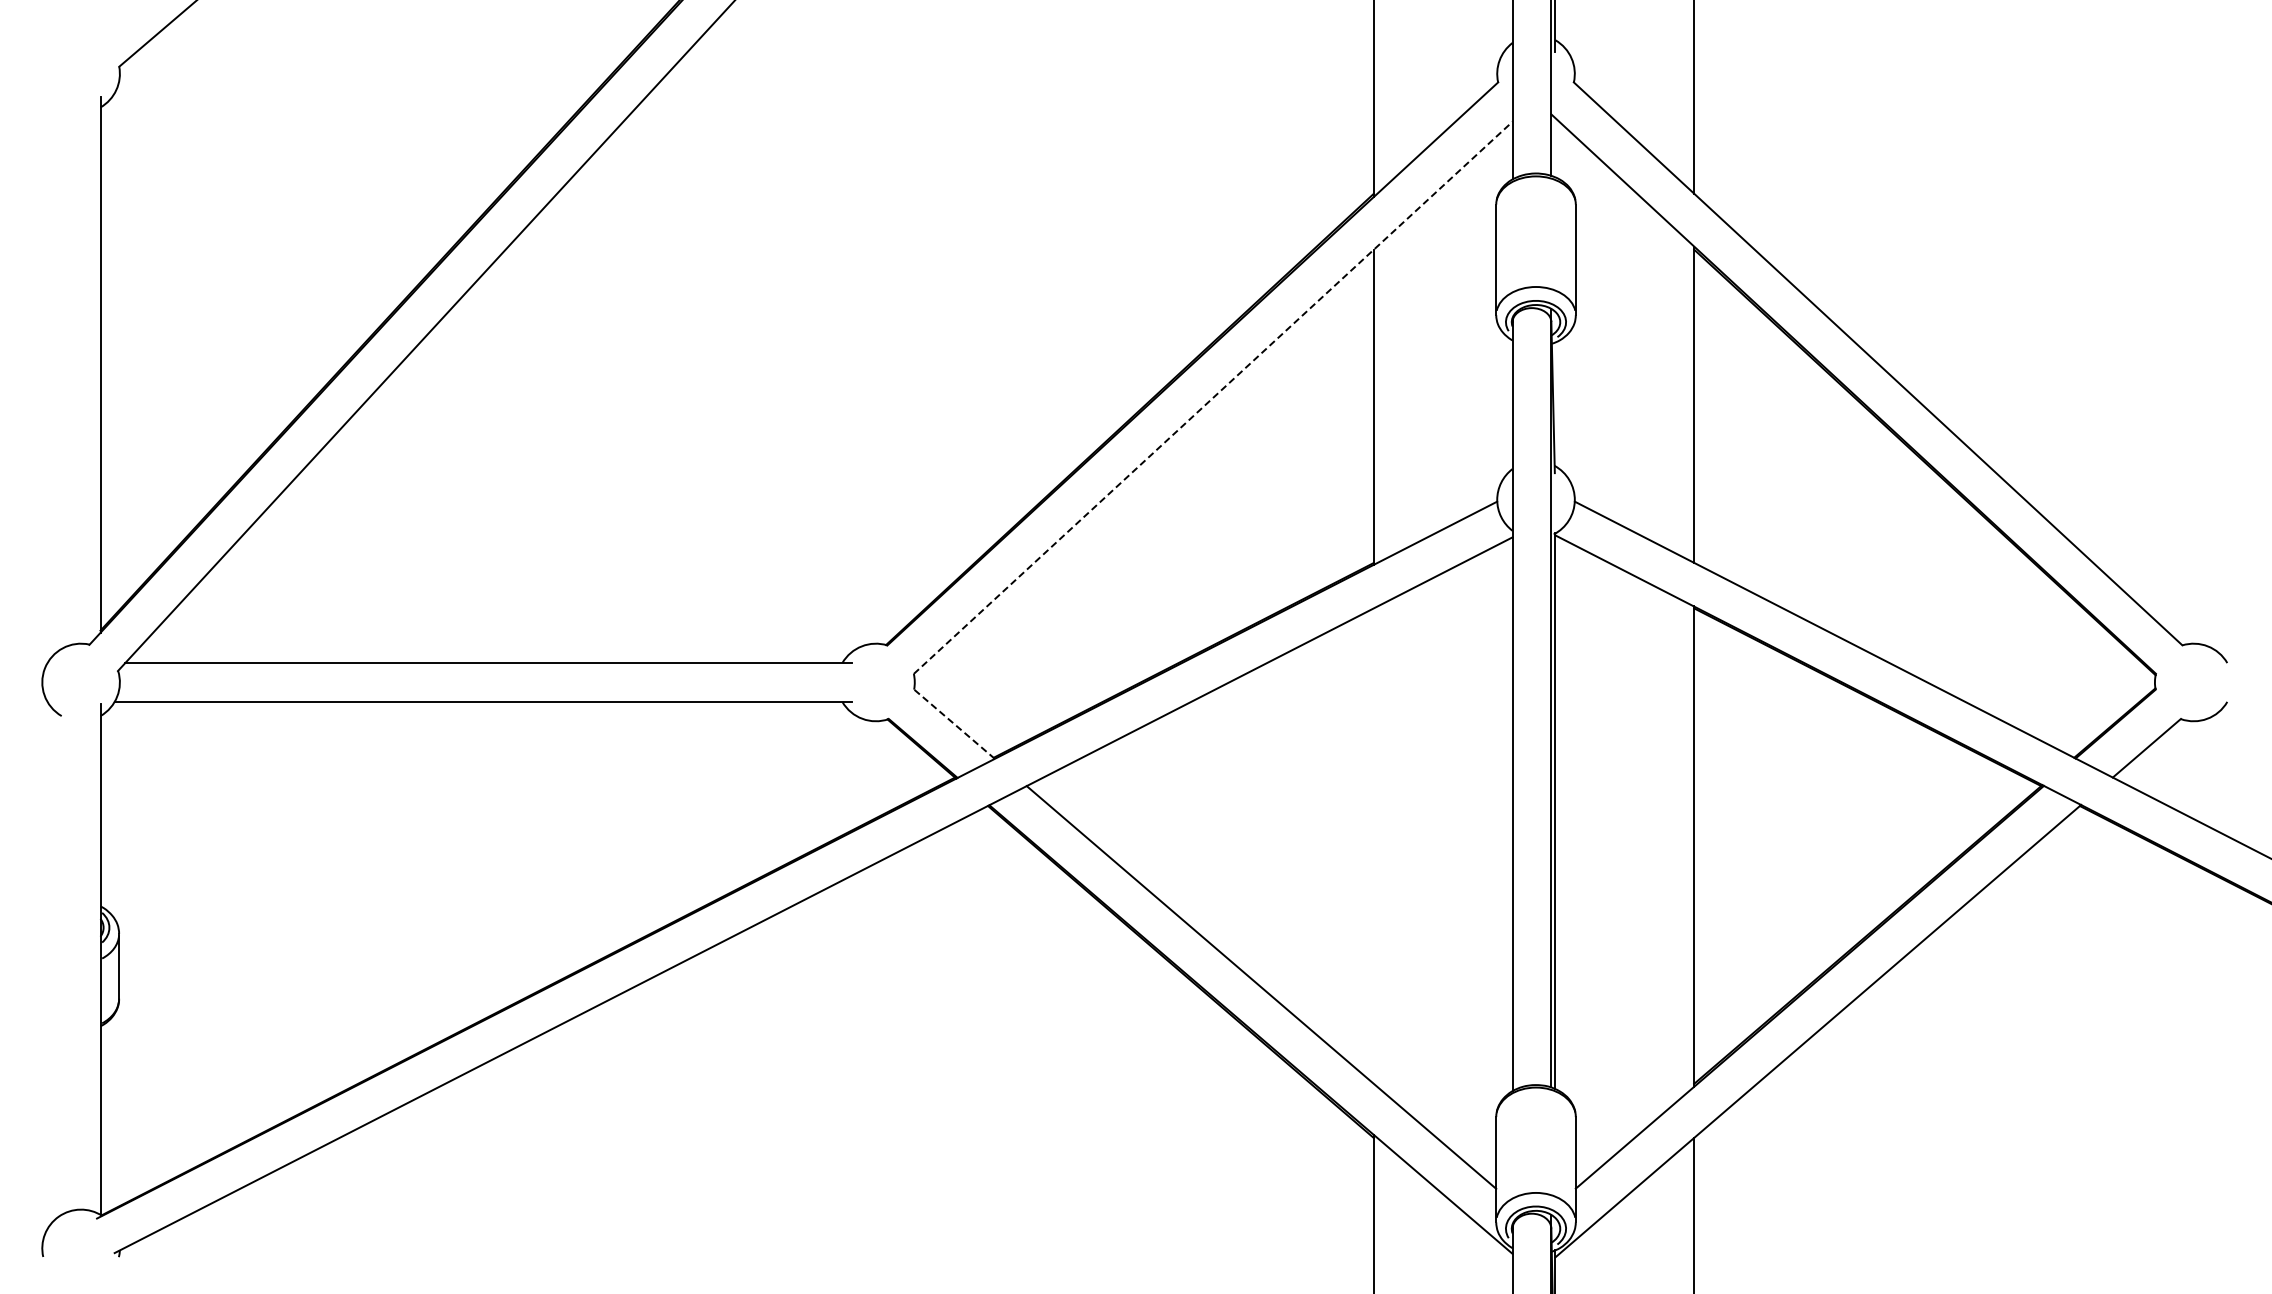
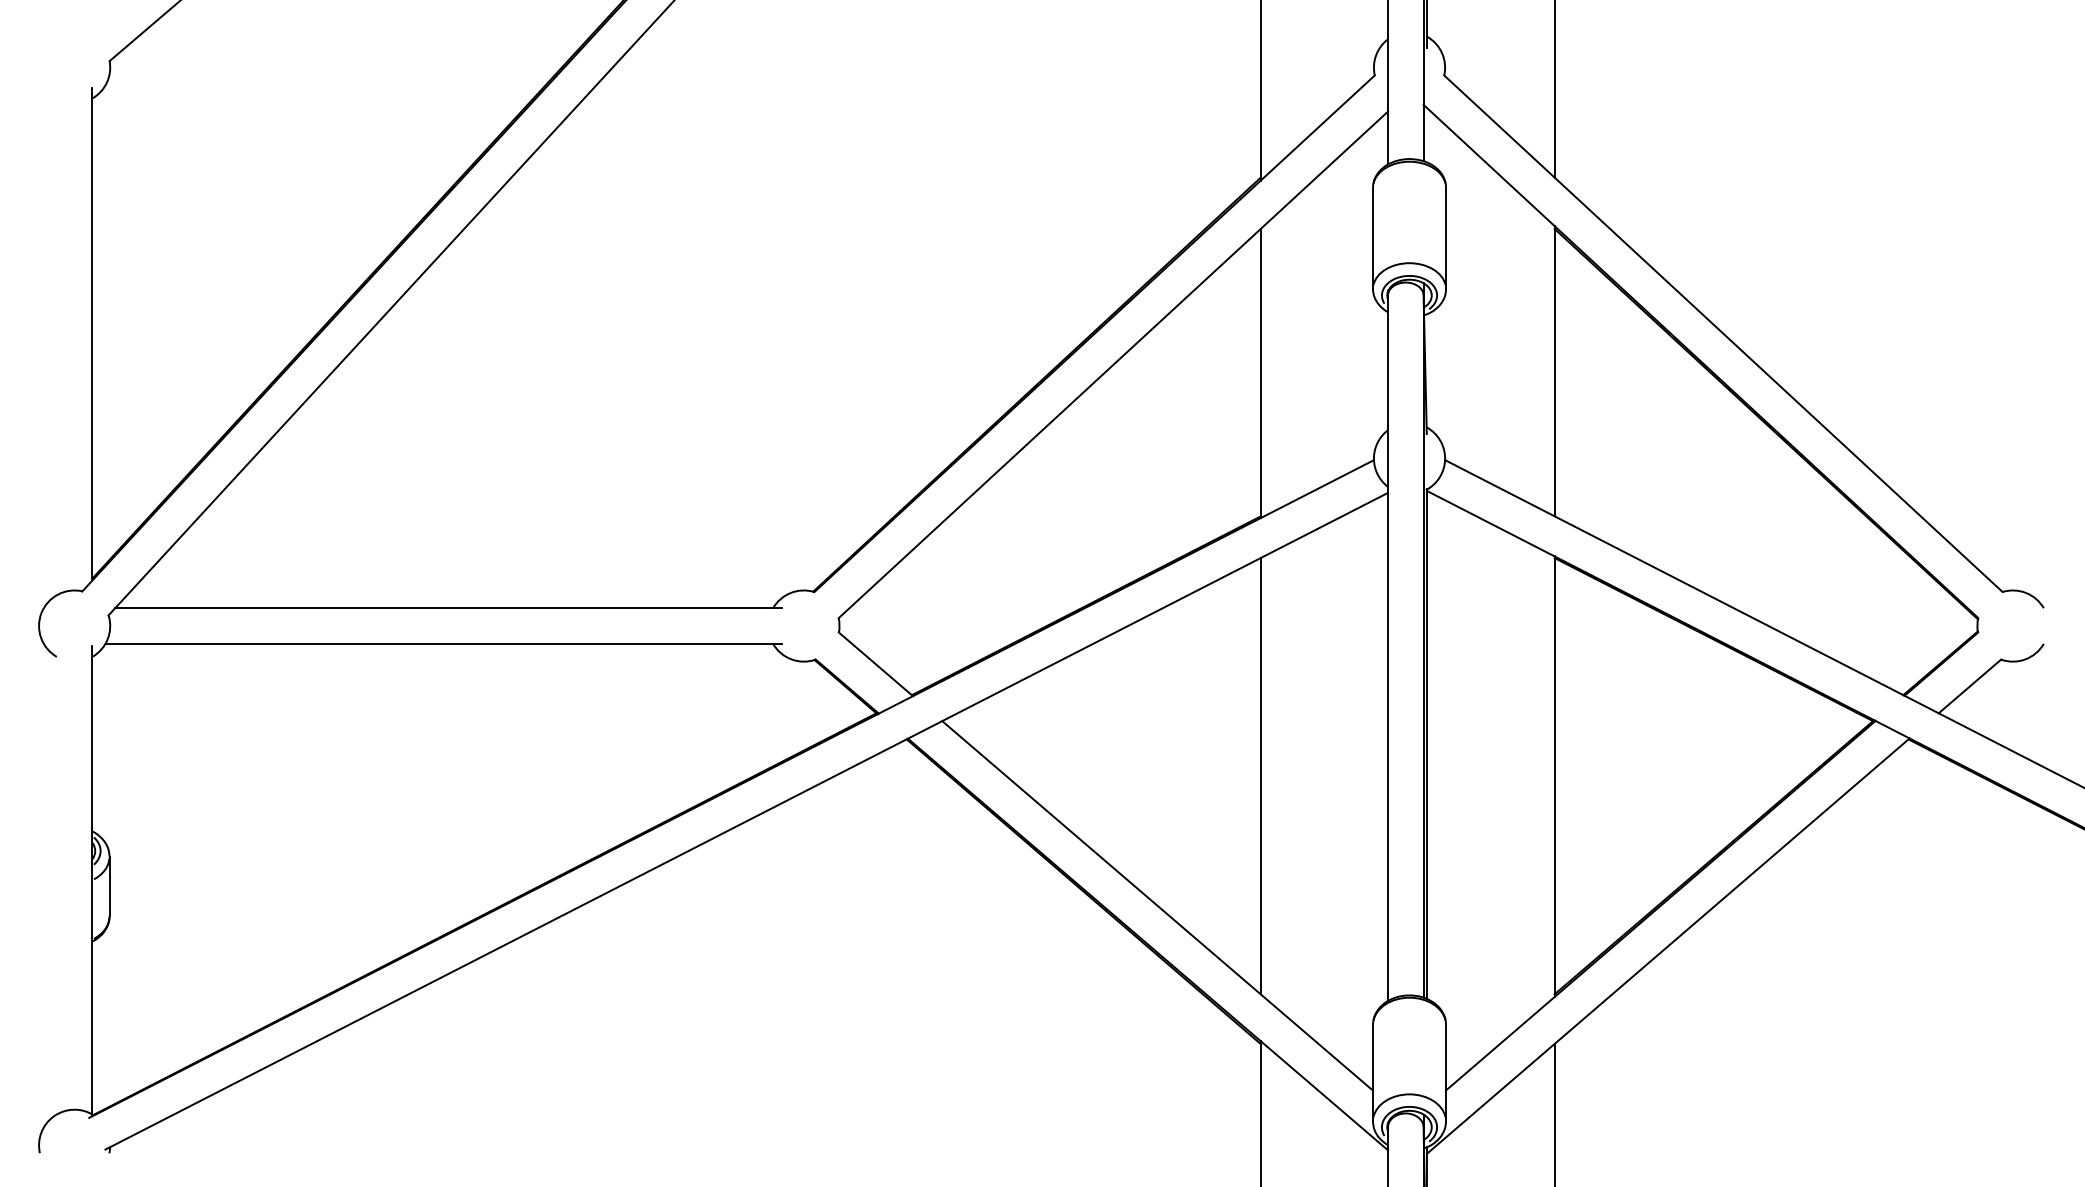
line: (1213, 397) -> (1113, 364), dashed -> solid
line: (954, 723) -> (875, 663), dashed -> solid
line: (1373, 845) -> (1260, 775), added

